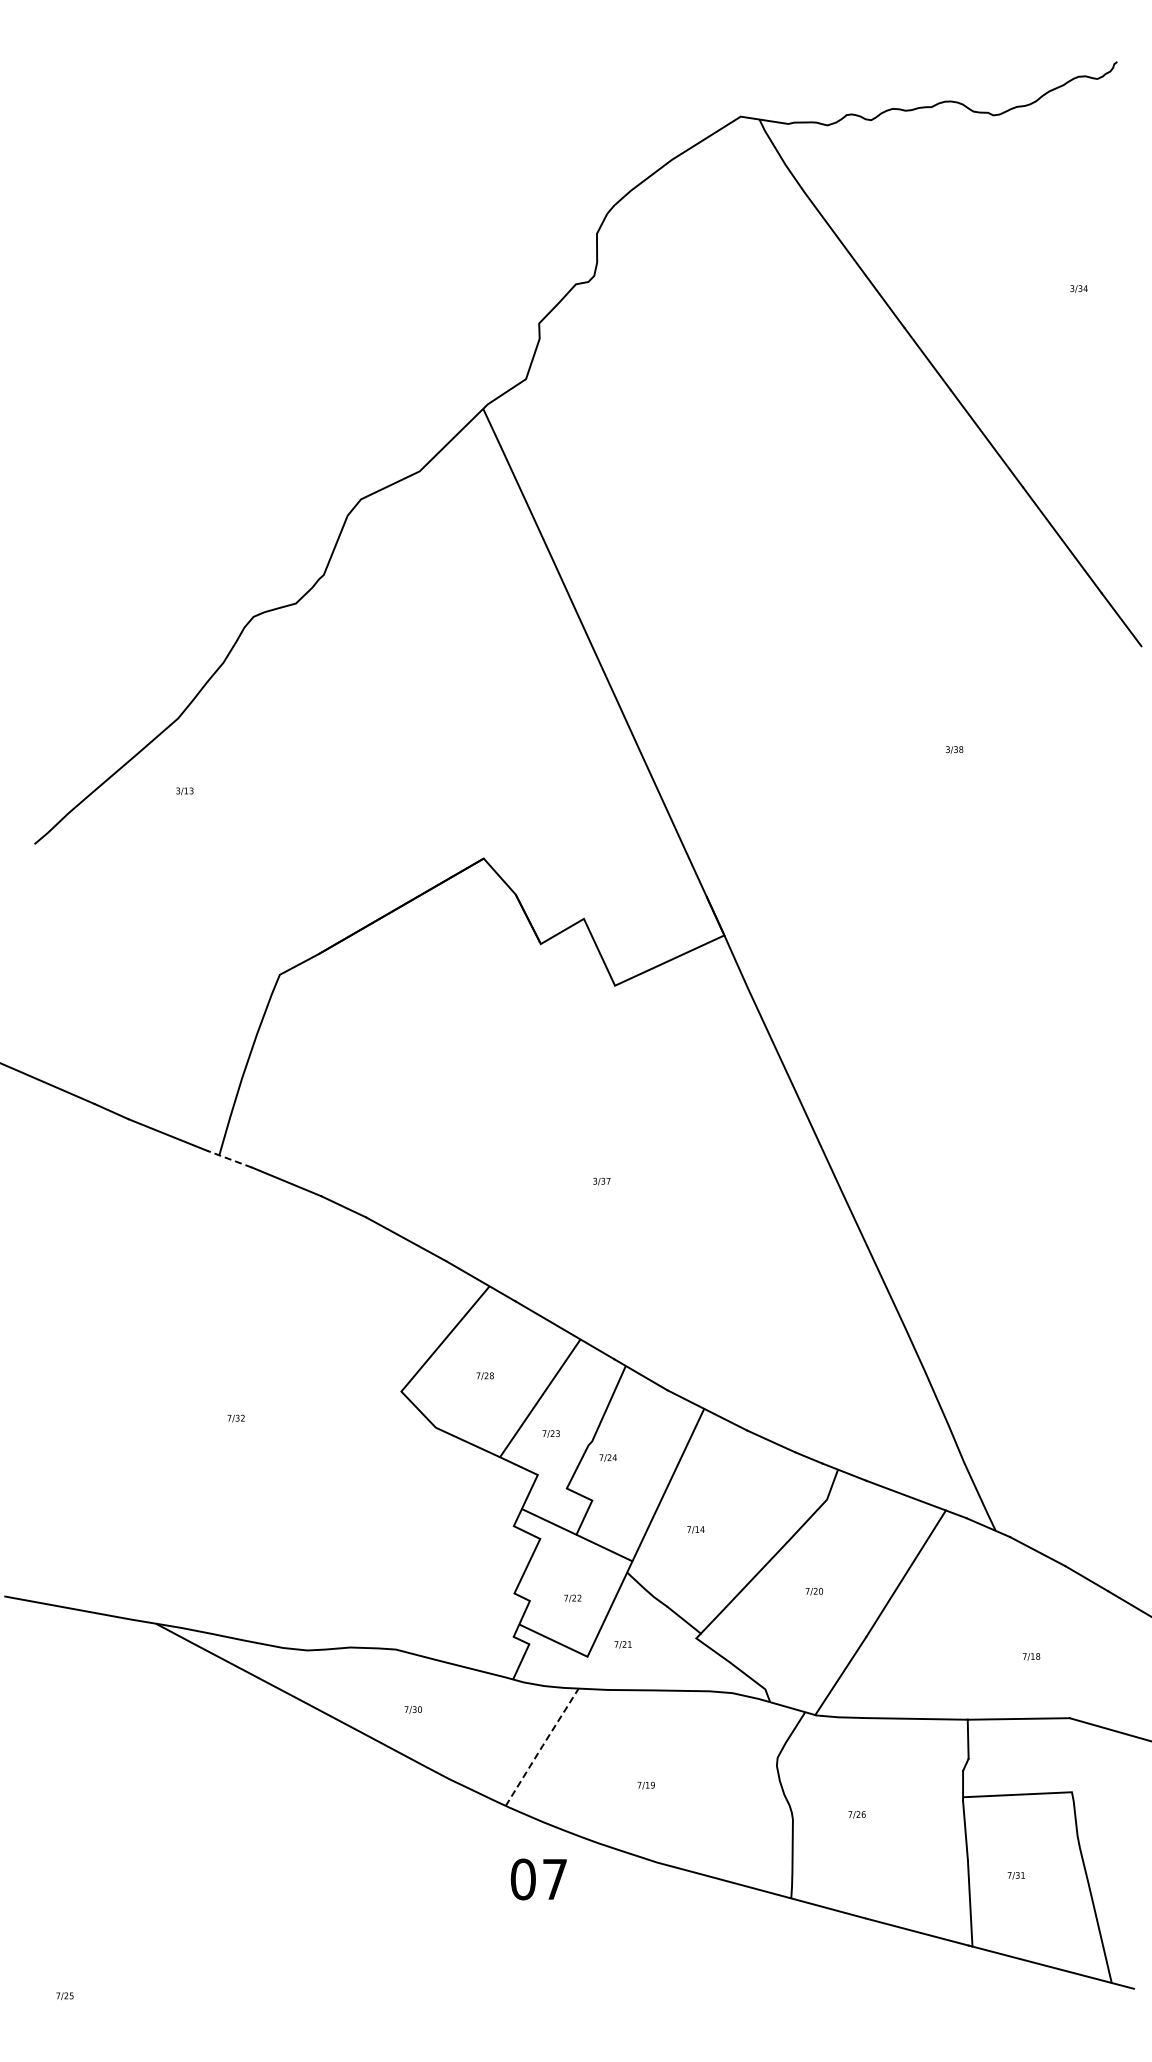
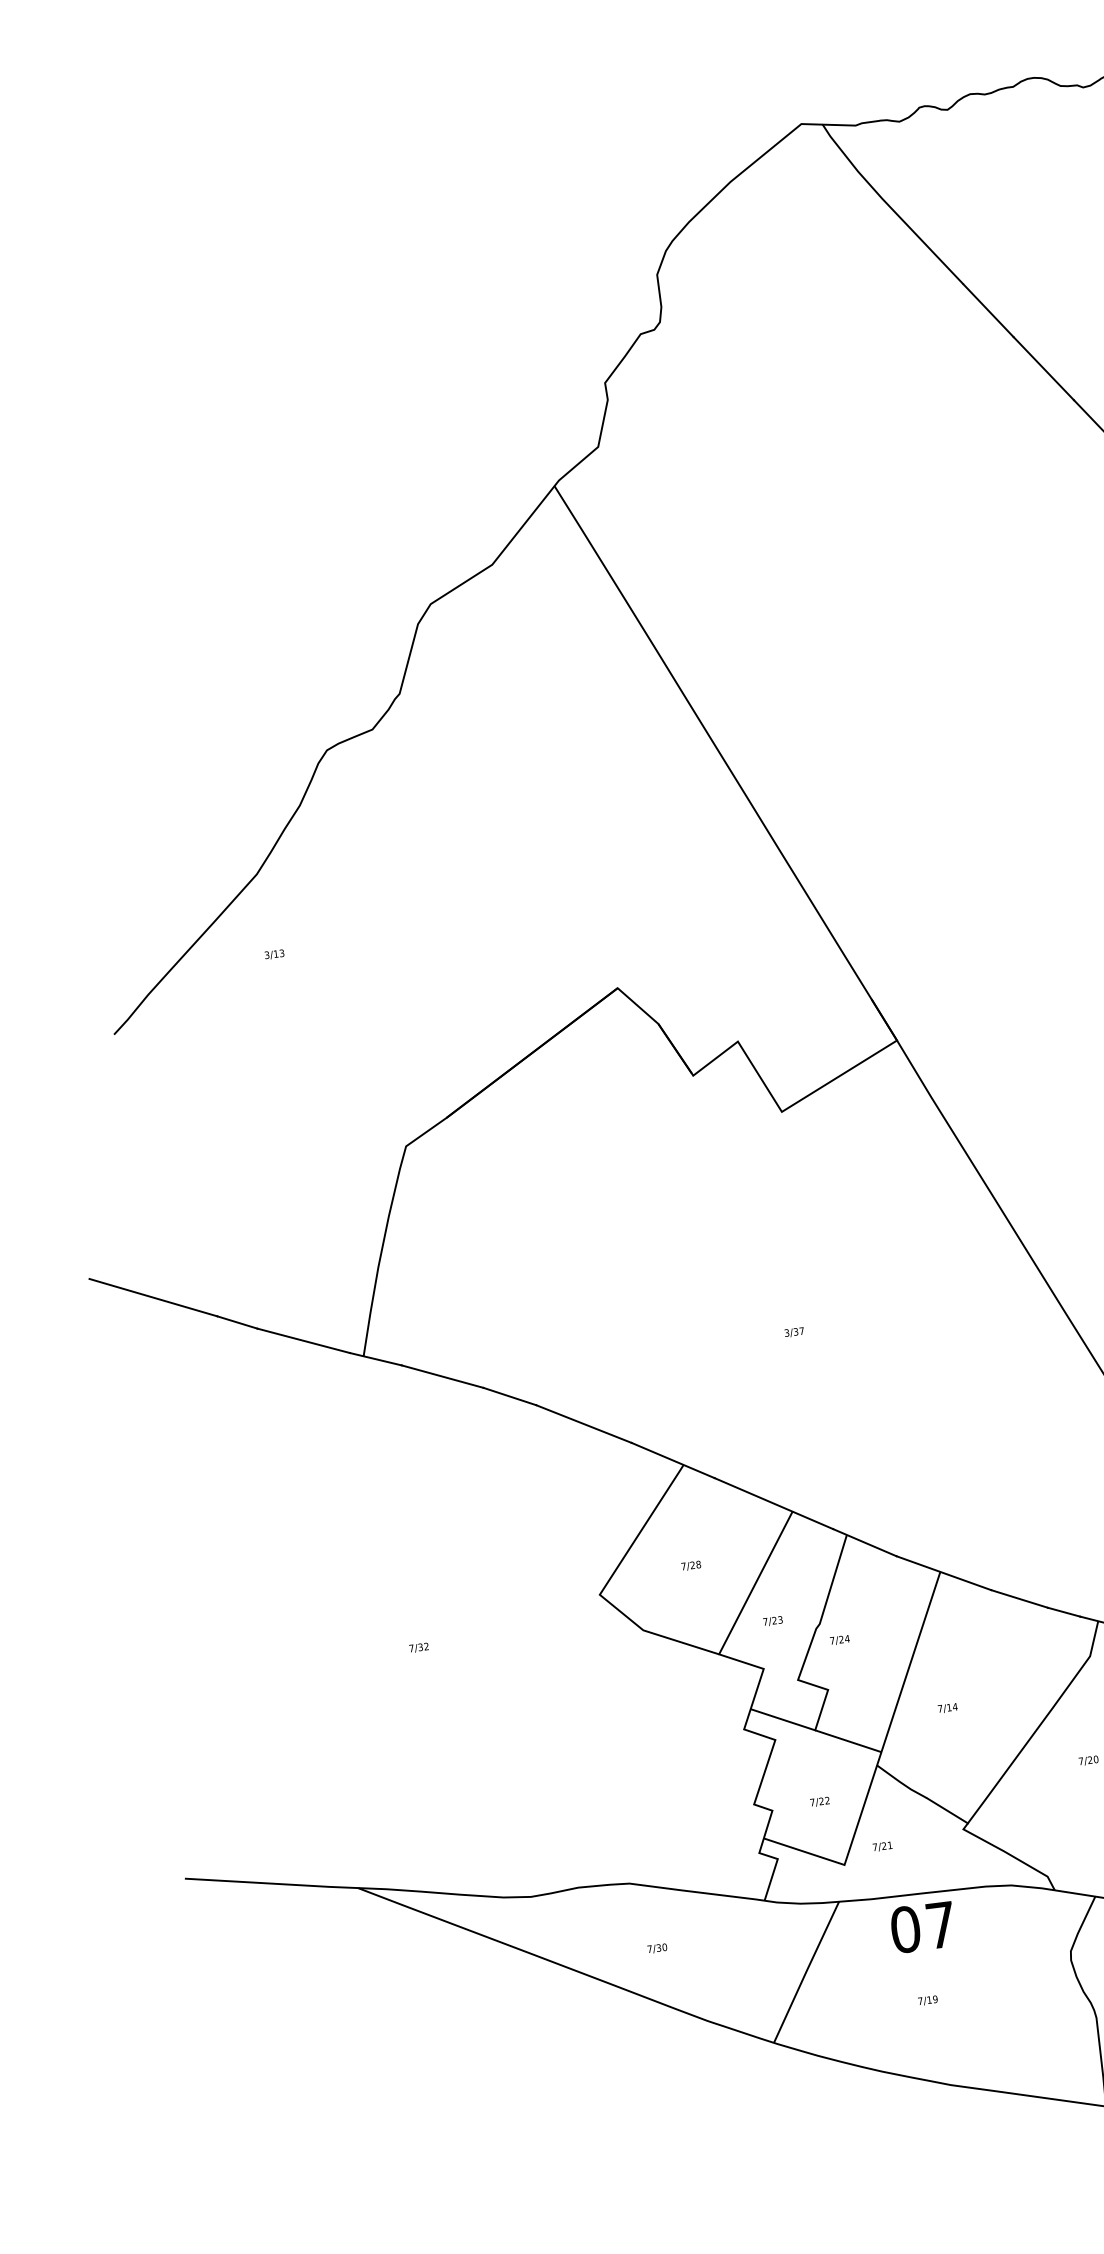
line: (229, 1159) -> (375, 1359), dashed -> solid
line: (542, 1746) -> (806, 1971), dashed -> solid
text: (538, 1879) -> (922, 1927), moved

